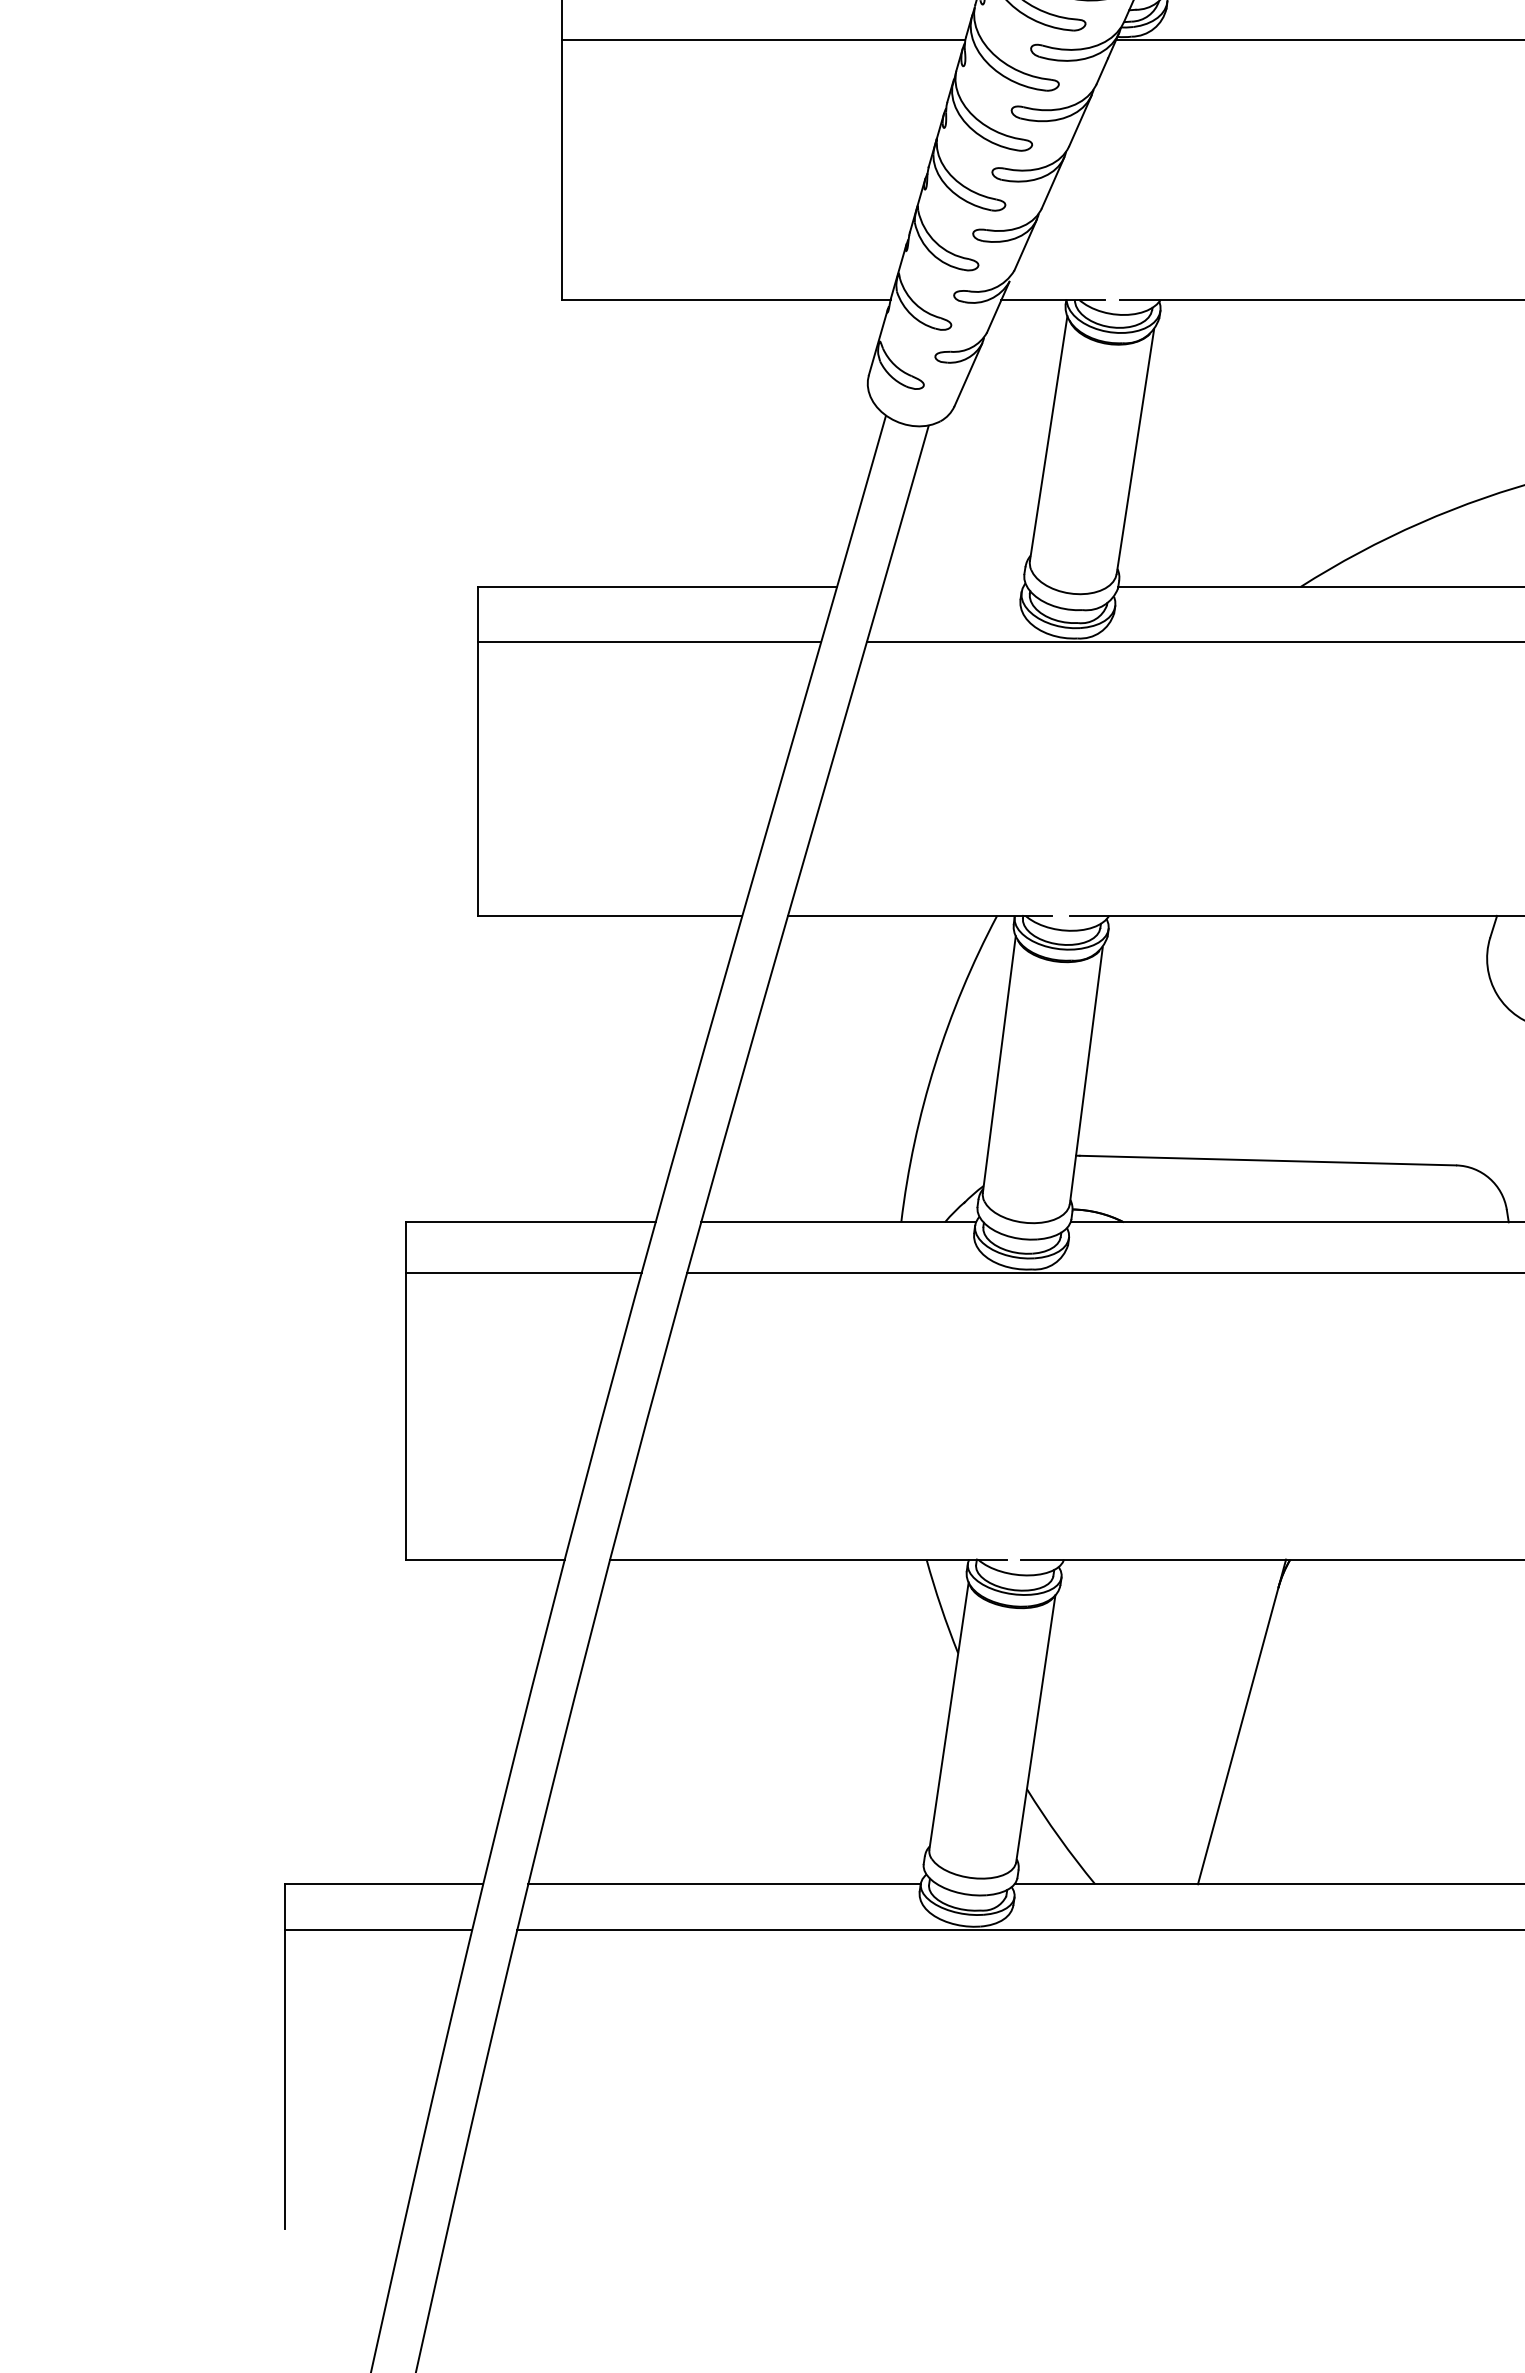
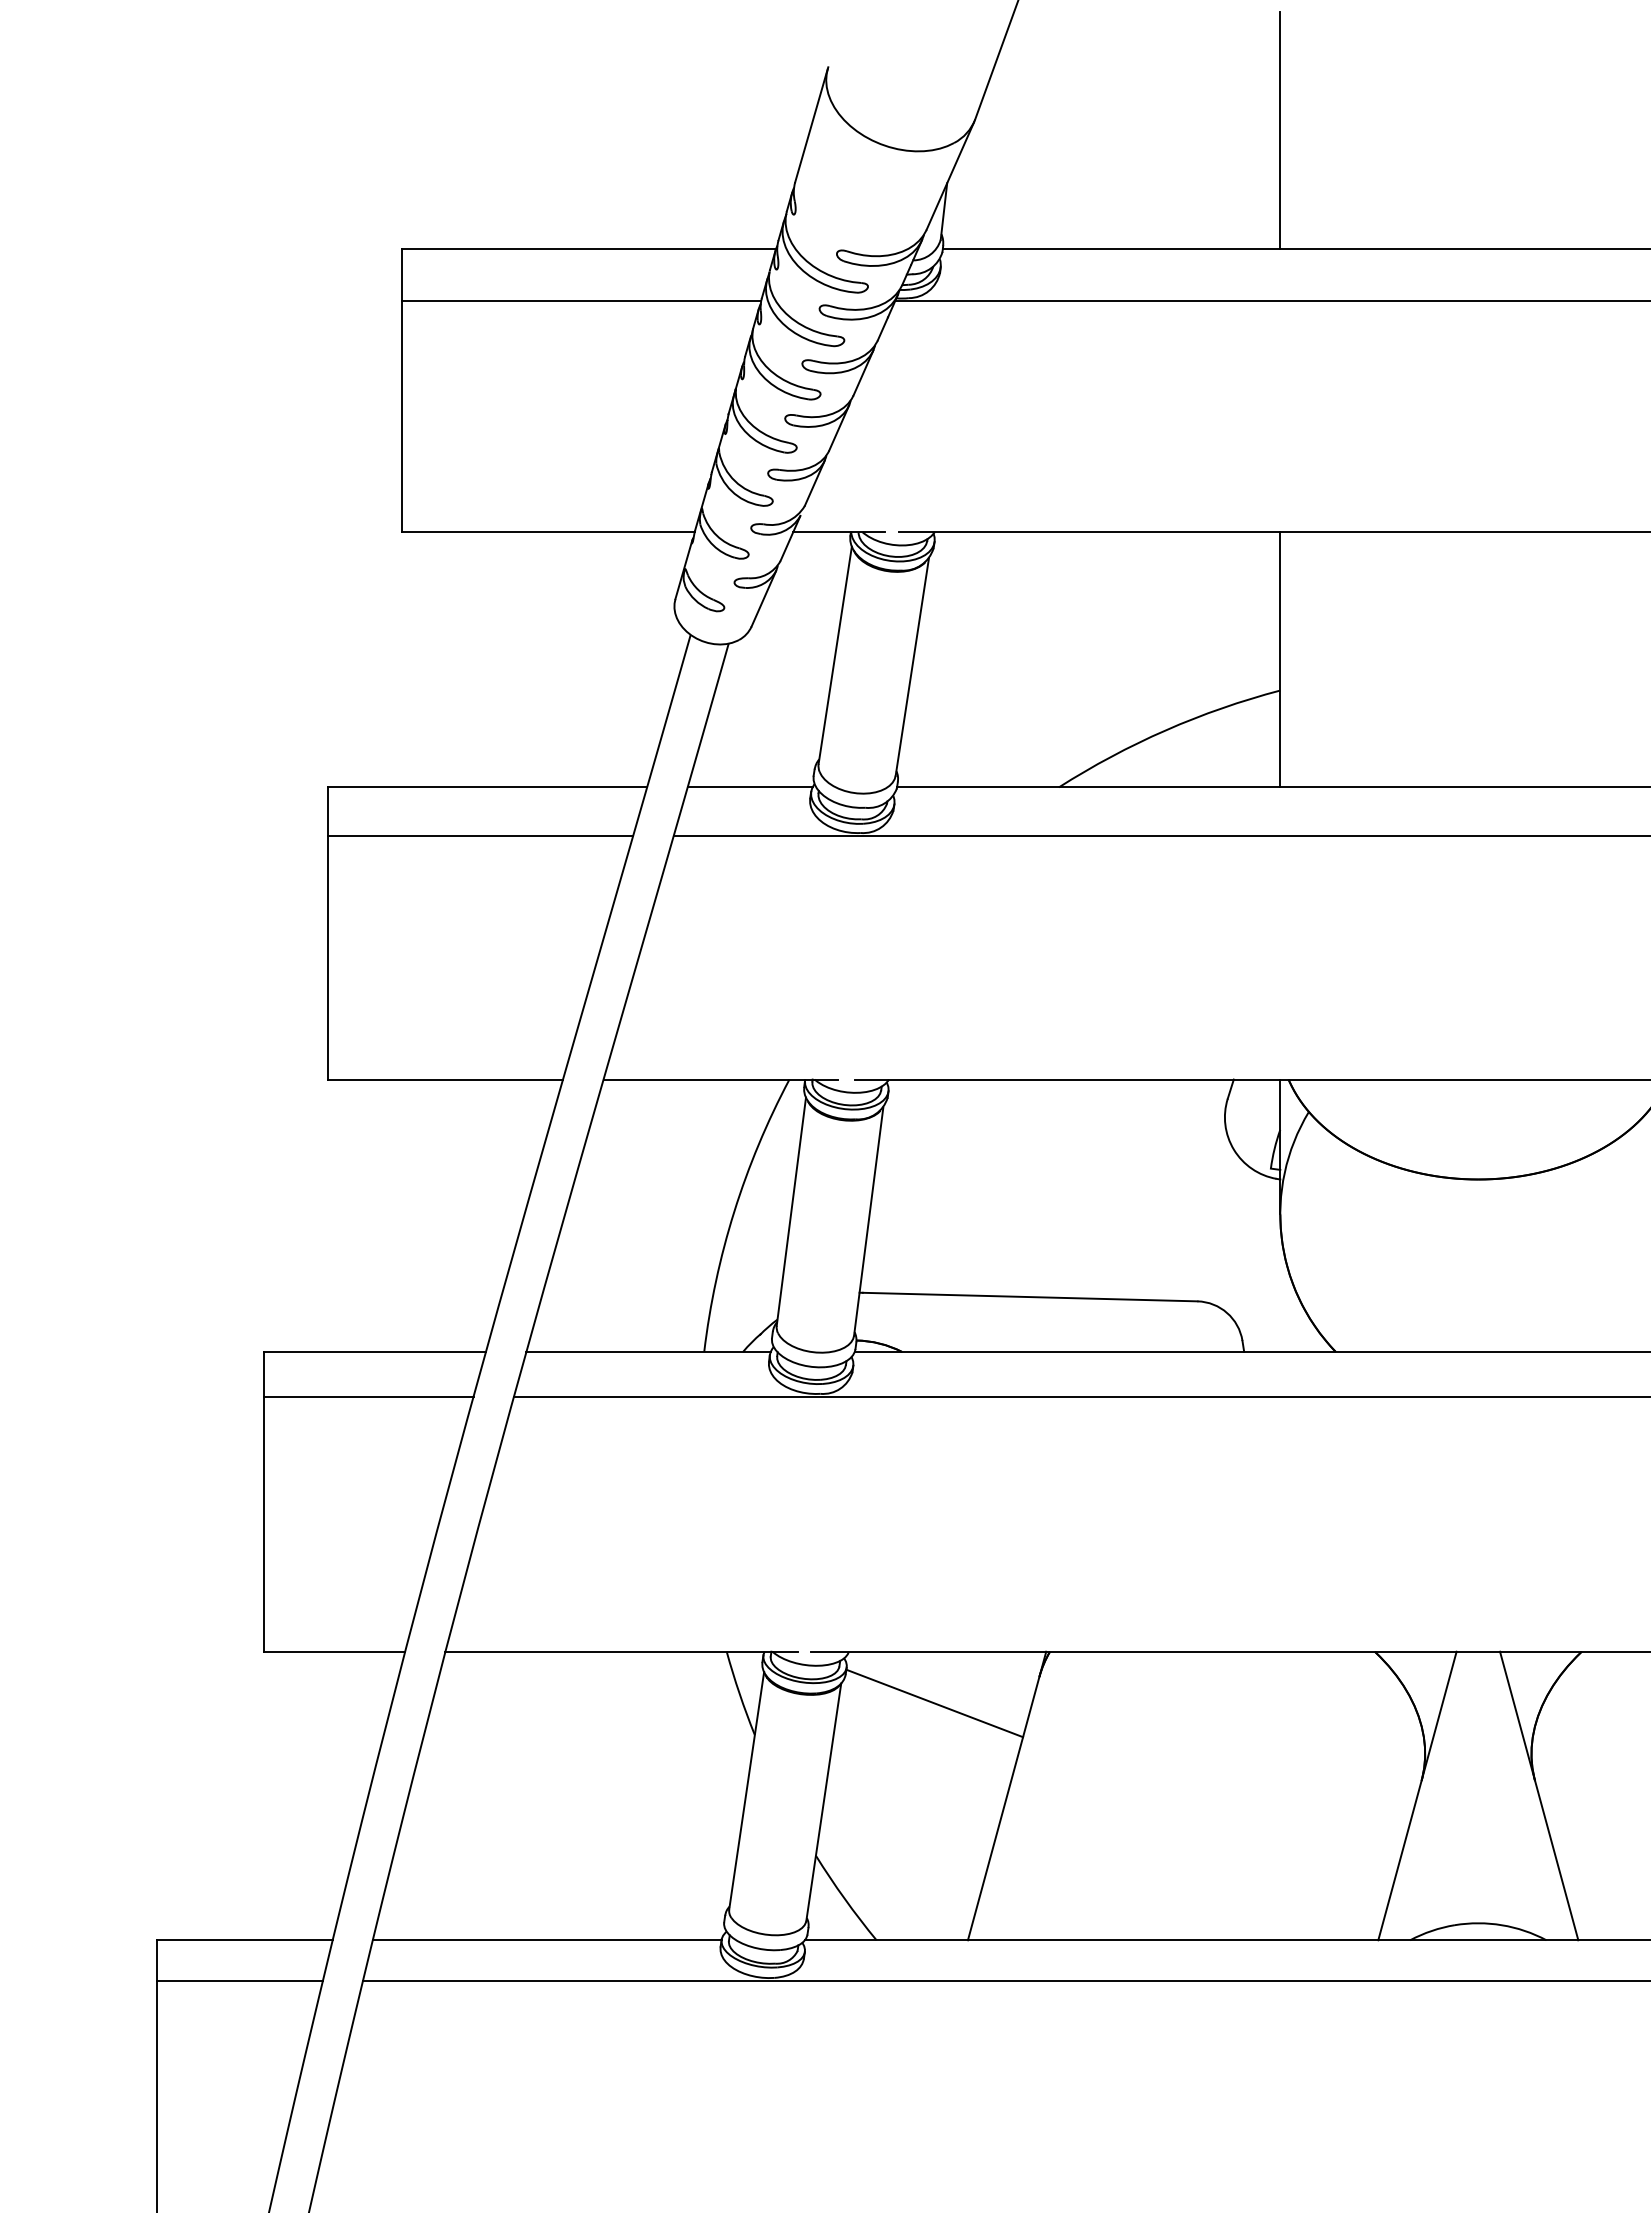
line: (952, 587) -> (749, 787), added
line: (1160, 1617) -> (934, 1703), added

